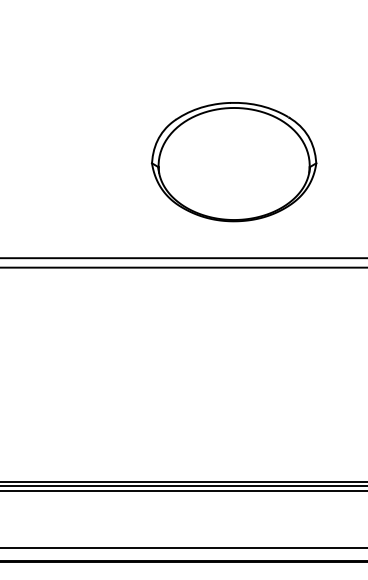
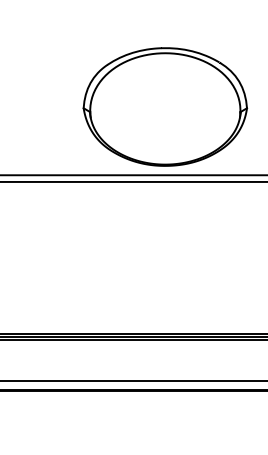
part: (233, 161) -> (164, 106), size x1.4

